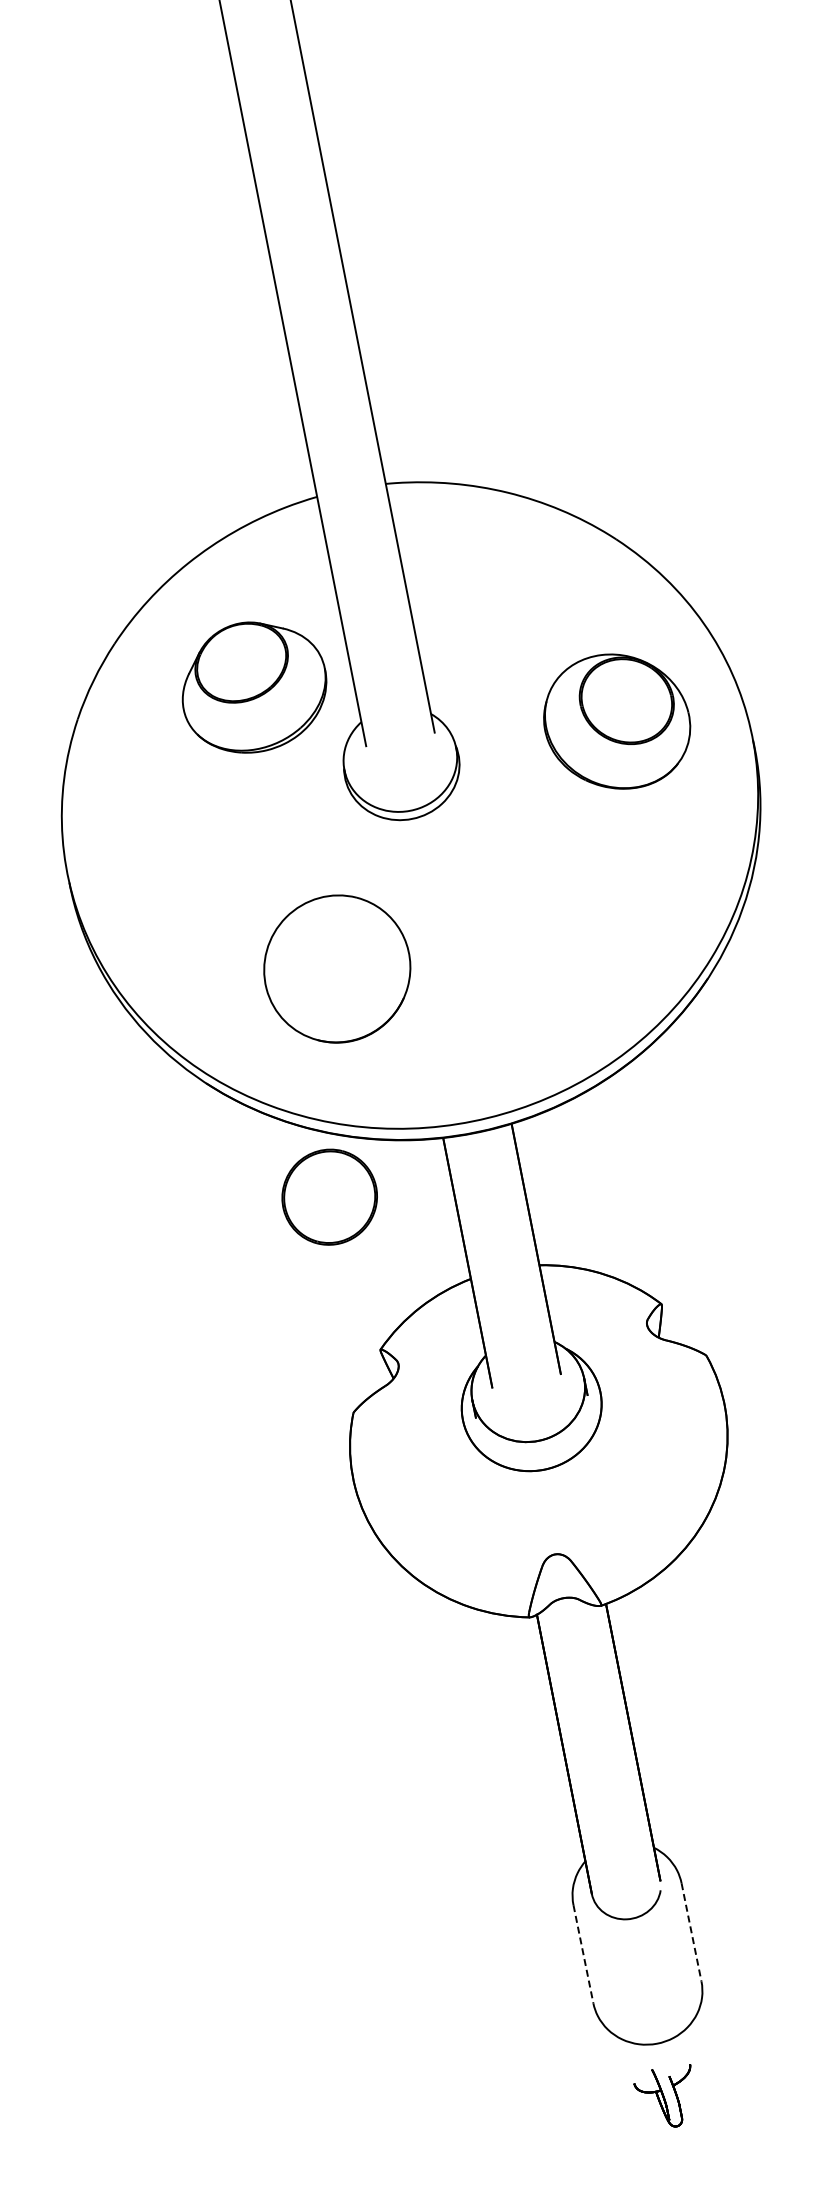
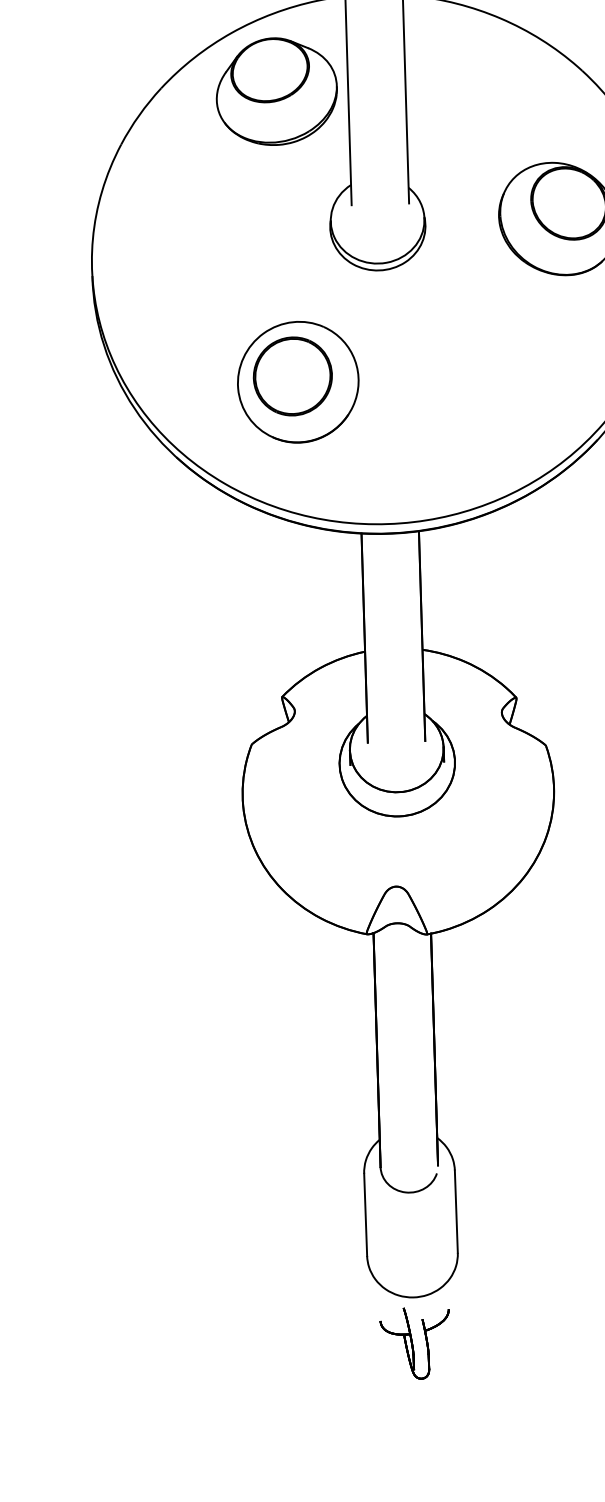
part: (254, 687) -> (277, 92), moved
part: (329, 1196) -> (292, 375), moved
line: (691, 1932) -> (456, 1211), dashed -> solid
line: (583, 1954) -> (365, 1215), dashed -> solid
part: (662, 2095) -> (410, 1340), size x1.43

